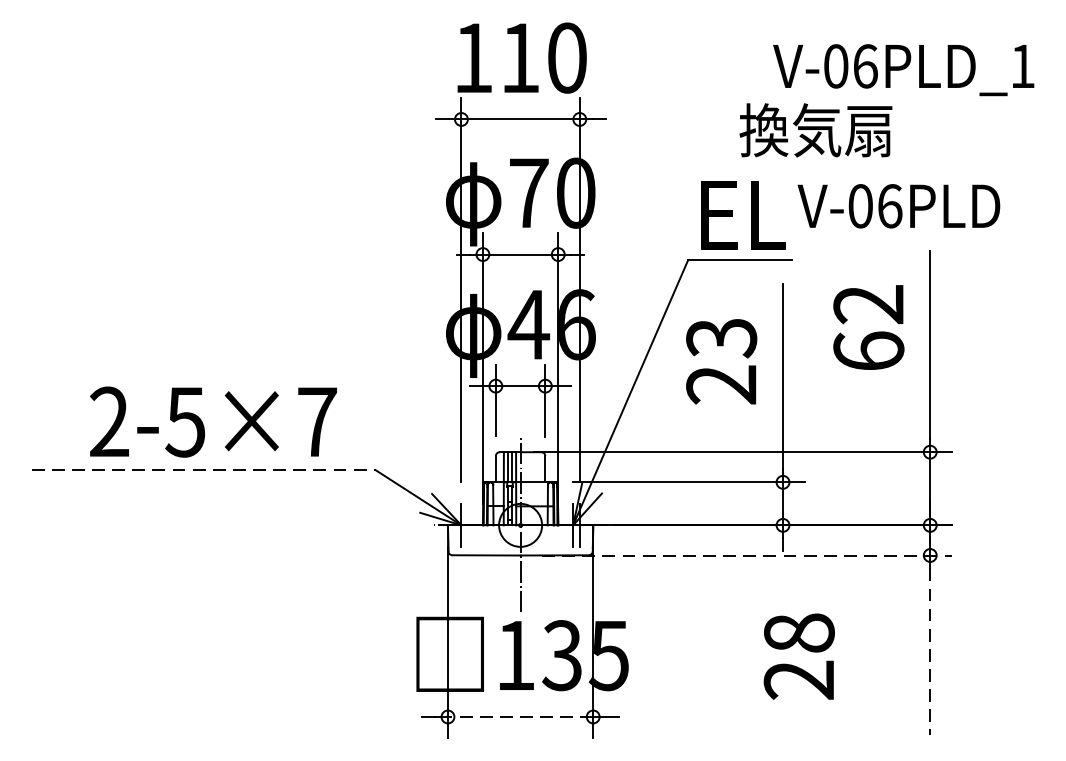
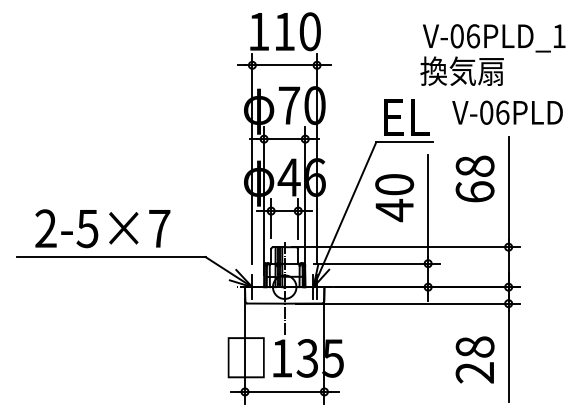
text: (814, 128) -> (461, 70), moved
text: (898, 205) -> (507, 112), moved
text: (867, 304) -> (474, 166), 62 -> 68
text: (721, 363) -> (394, 198), 23 -> 40
text: (212, 421) -> (102, 228), moved
line: (205, 471) -> (112, 257), dashed -> solid
line: (747, 555) -> (408, 303), dashed -> solid
line: (929, 652) -> (508, 356), dashed -> solid
text: (798, 655) -> (474, 359), moved
line: (520, 716) -> (284, 391), dashed -> solid

